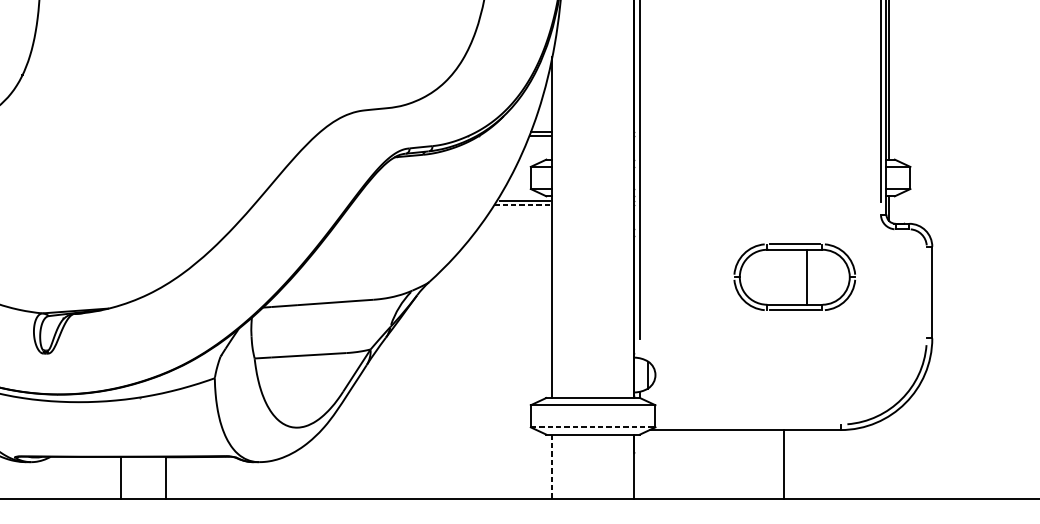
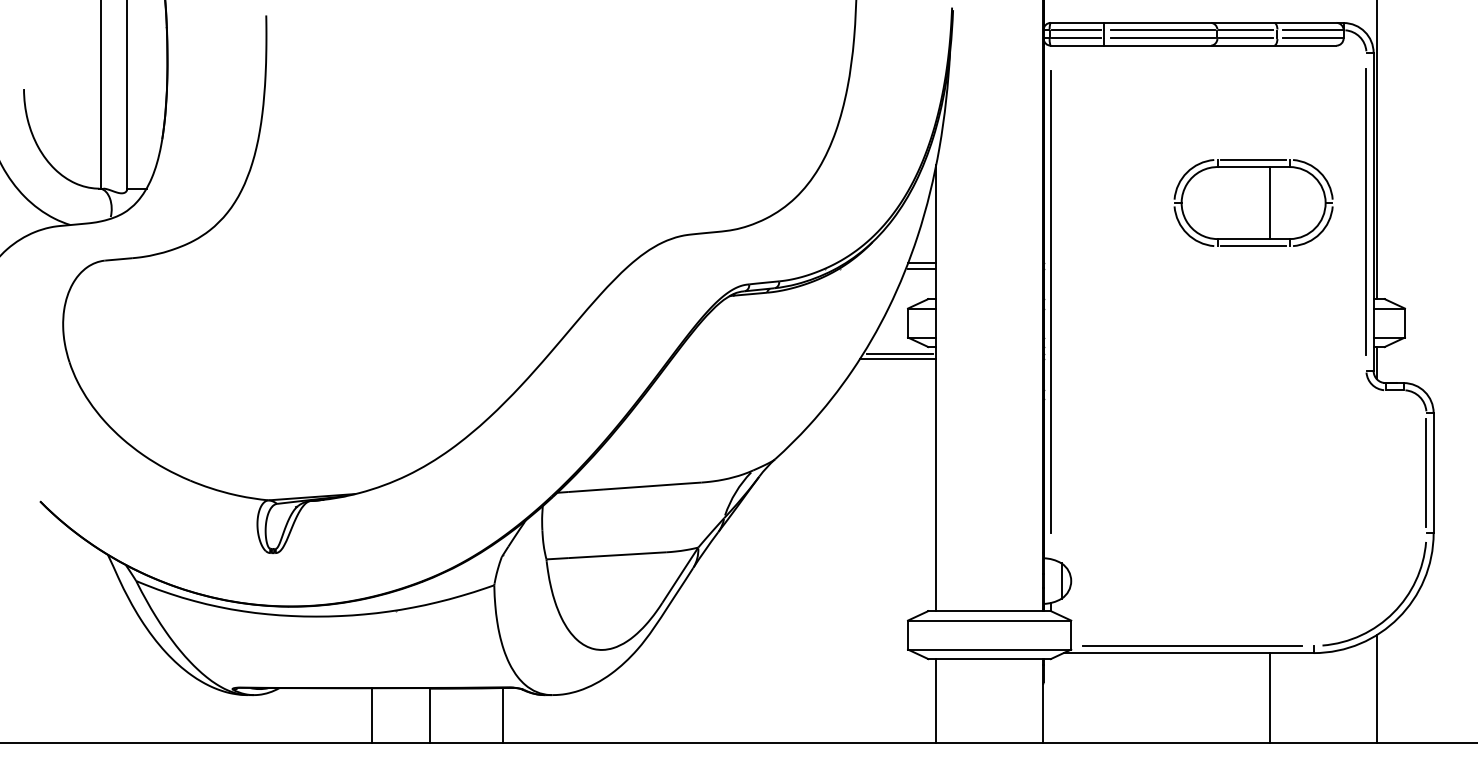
line: (523, 205) -> (898, 359), dashed -> solid
part: (794, 276) -> (1253, 202), moved
line: (926, 292) -> (1426, 473), added
line: (748, 424) -> (1192, 645), added
line: (593, 427) -> (989, 649), dashed -> solid
line: (888, 457) -> (1376, 689), added
line: (783, 464) -> (1269, 698), moved
line: (552, 467) -> (936, 701), dashed -> solid
line: (221, 477) -> (502, 715), added

